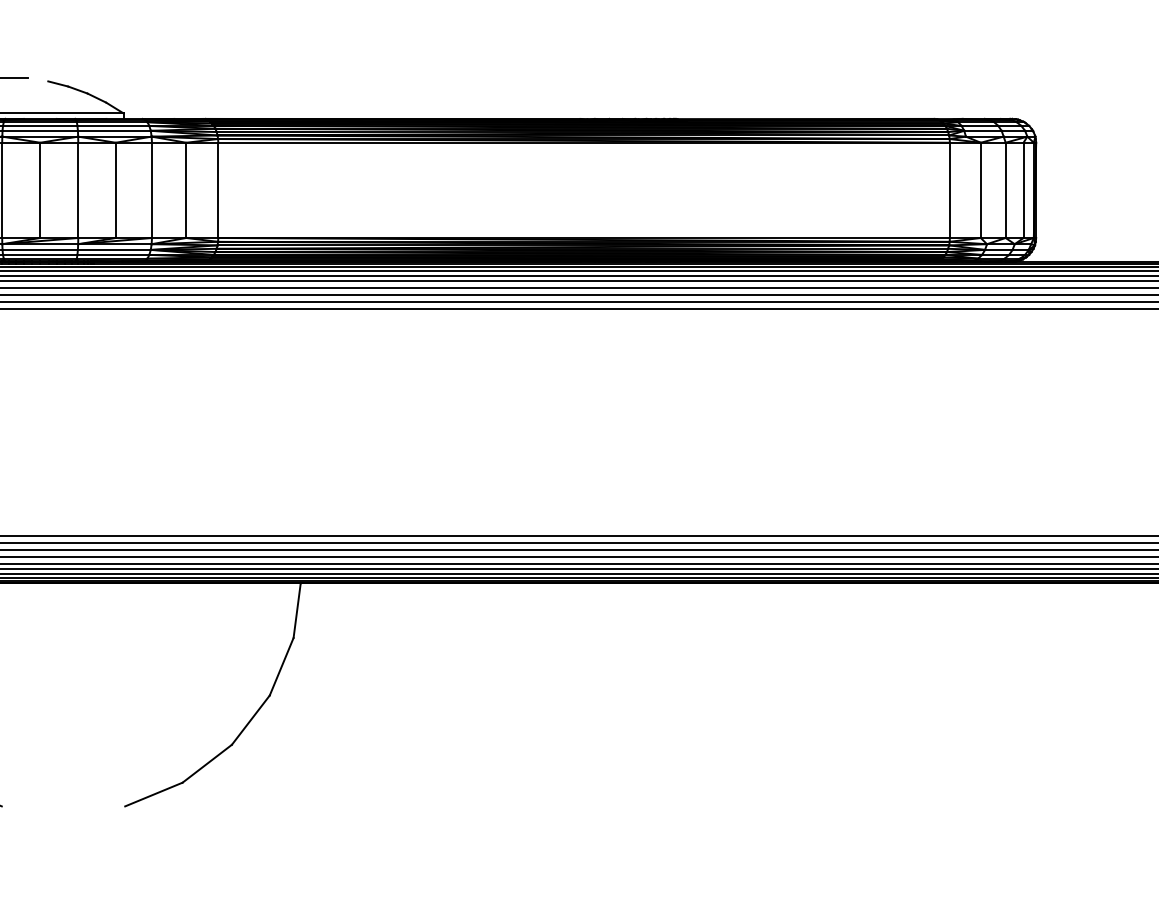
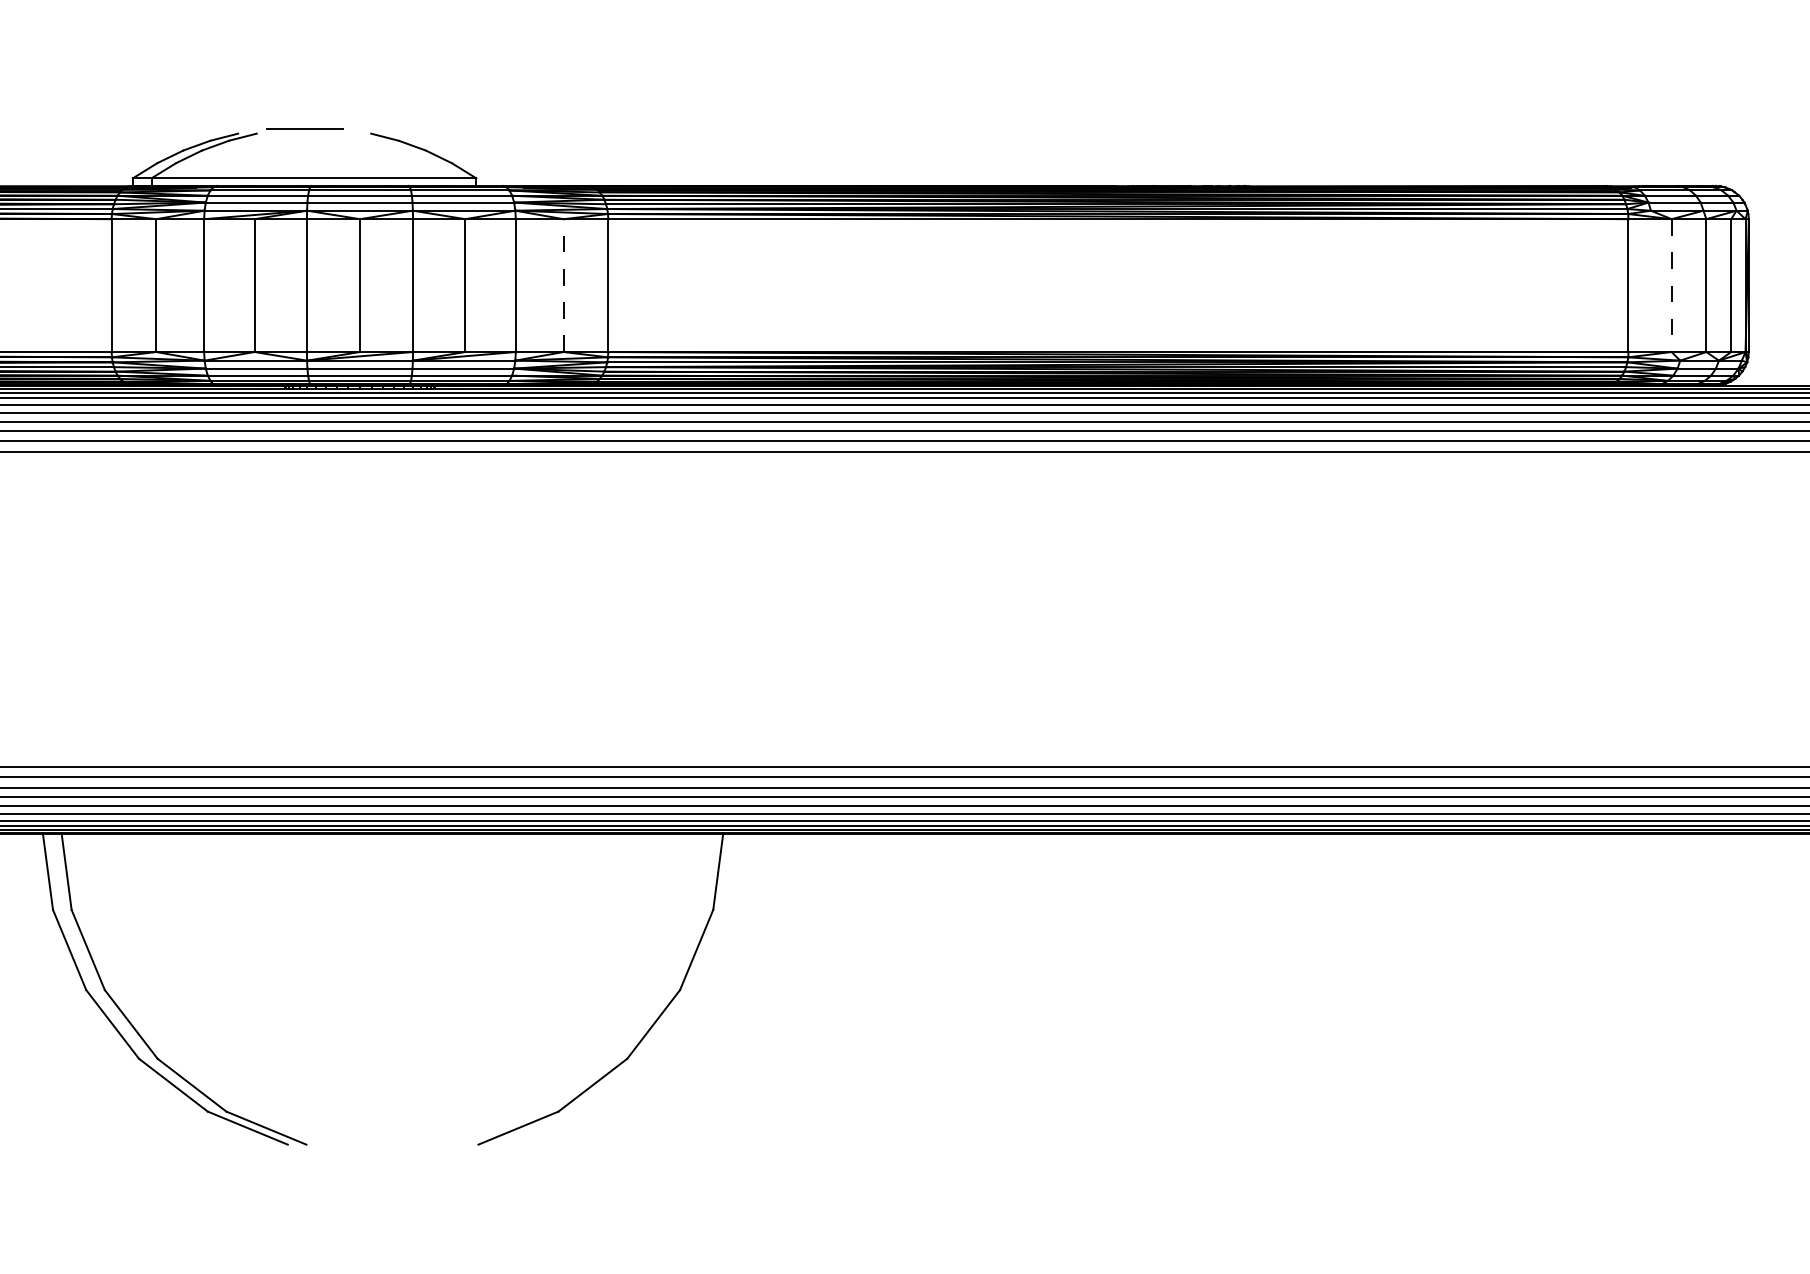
line: (186, 190) -> (563, 285), solid -> dashed
line: (980, 191) -> (1671, 286), solid -> dashed

